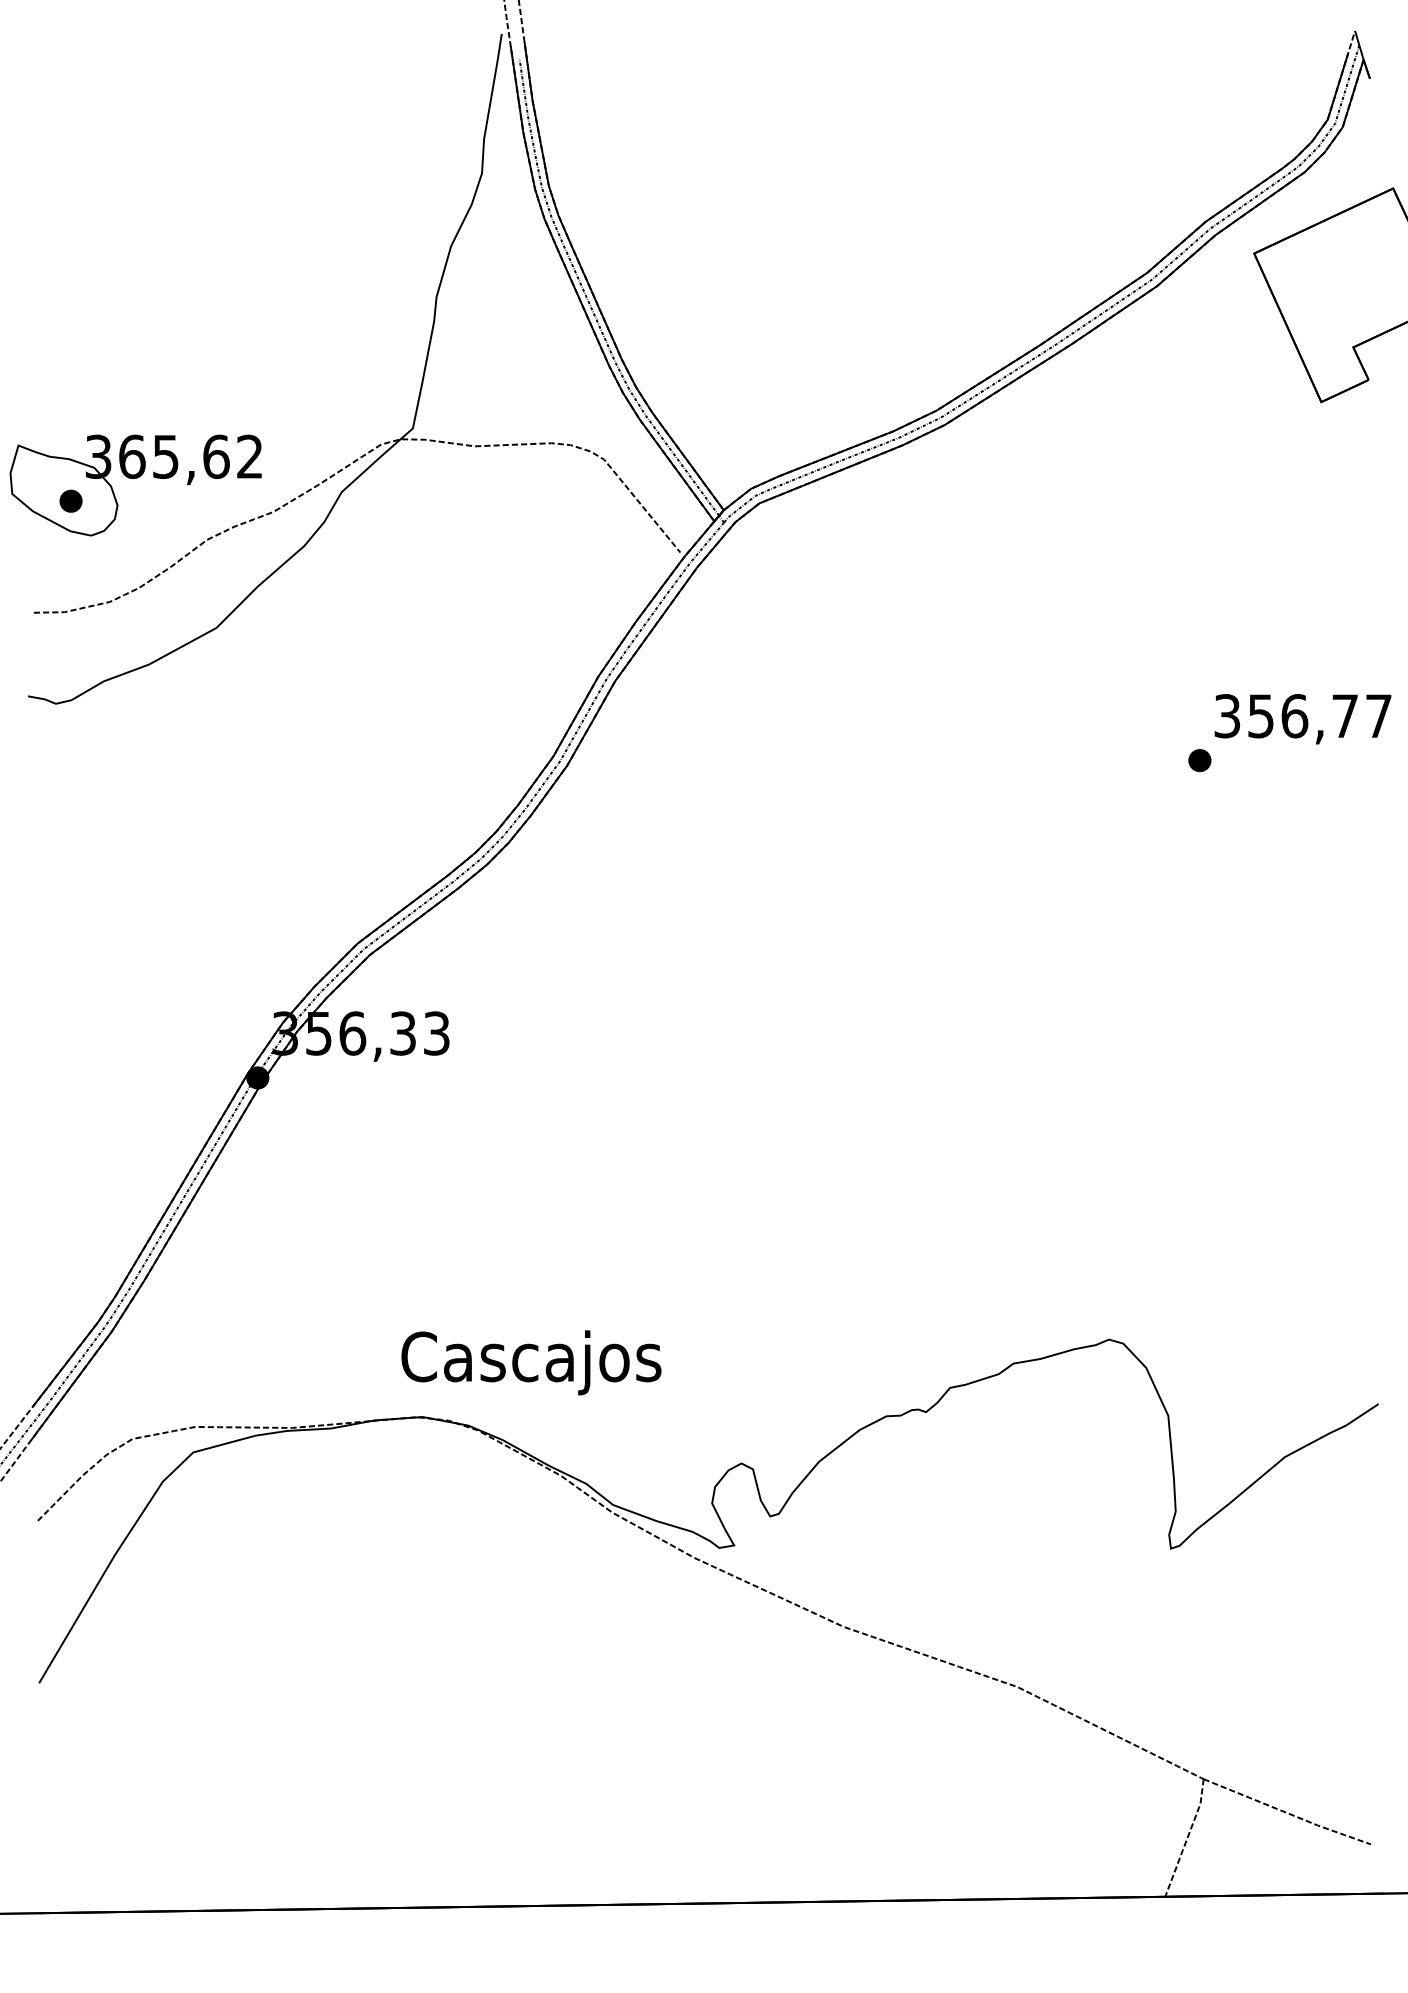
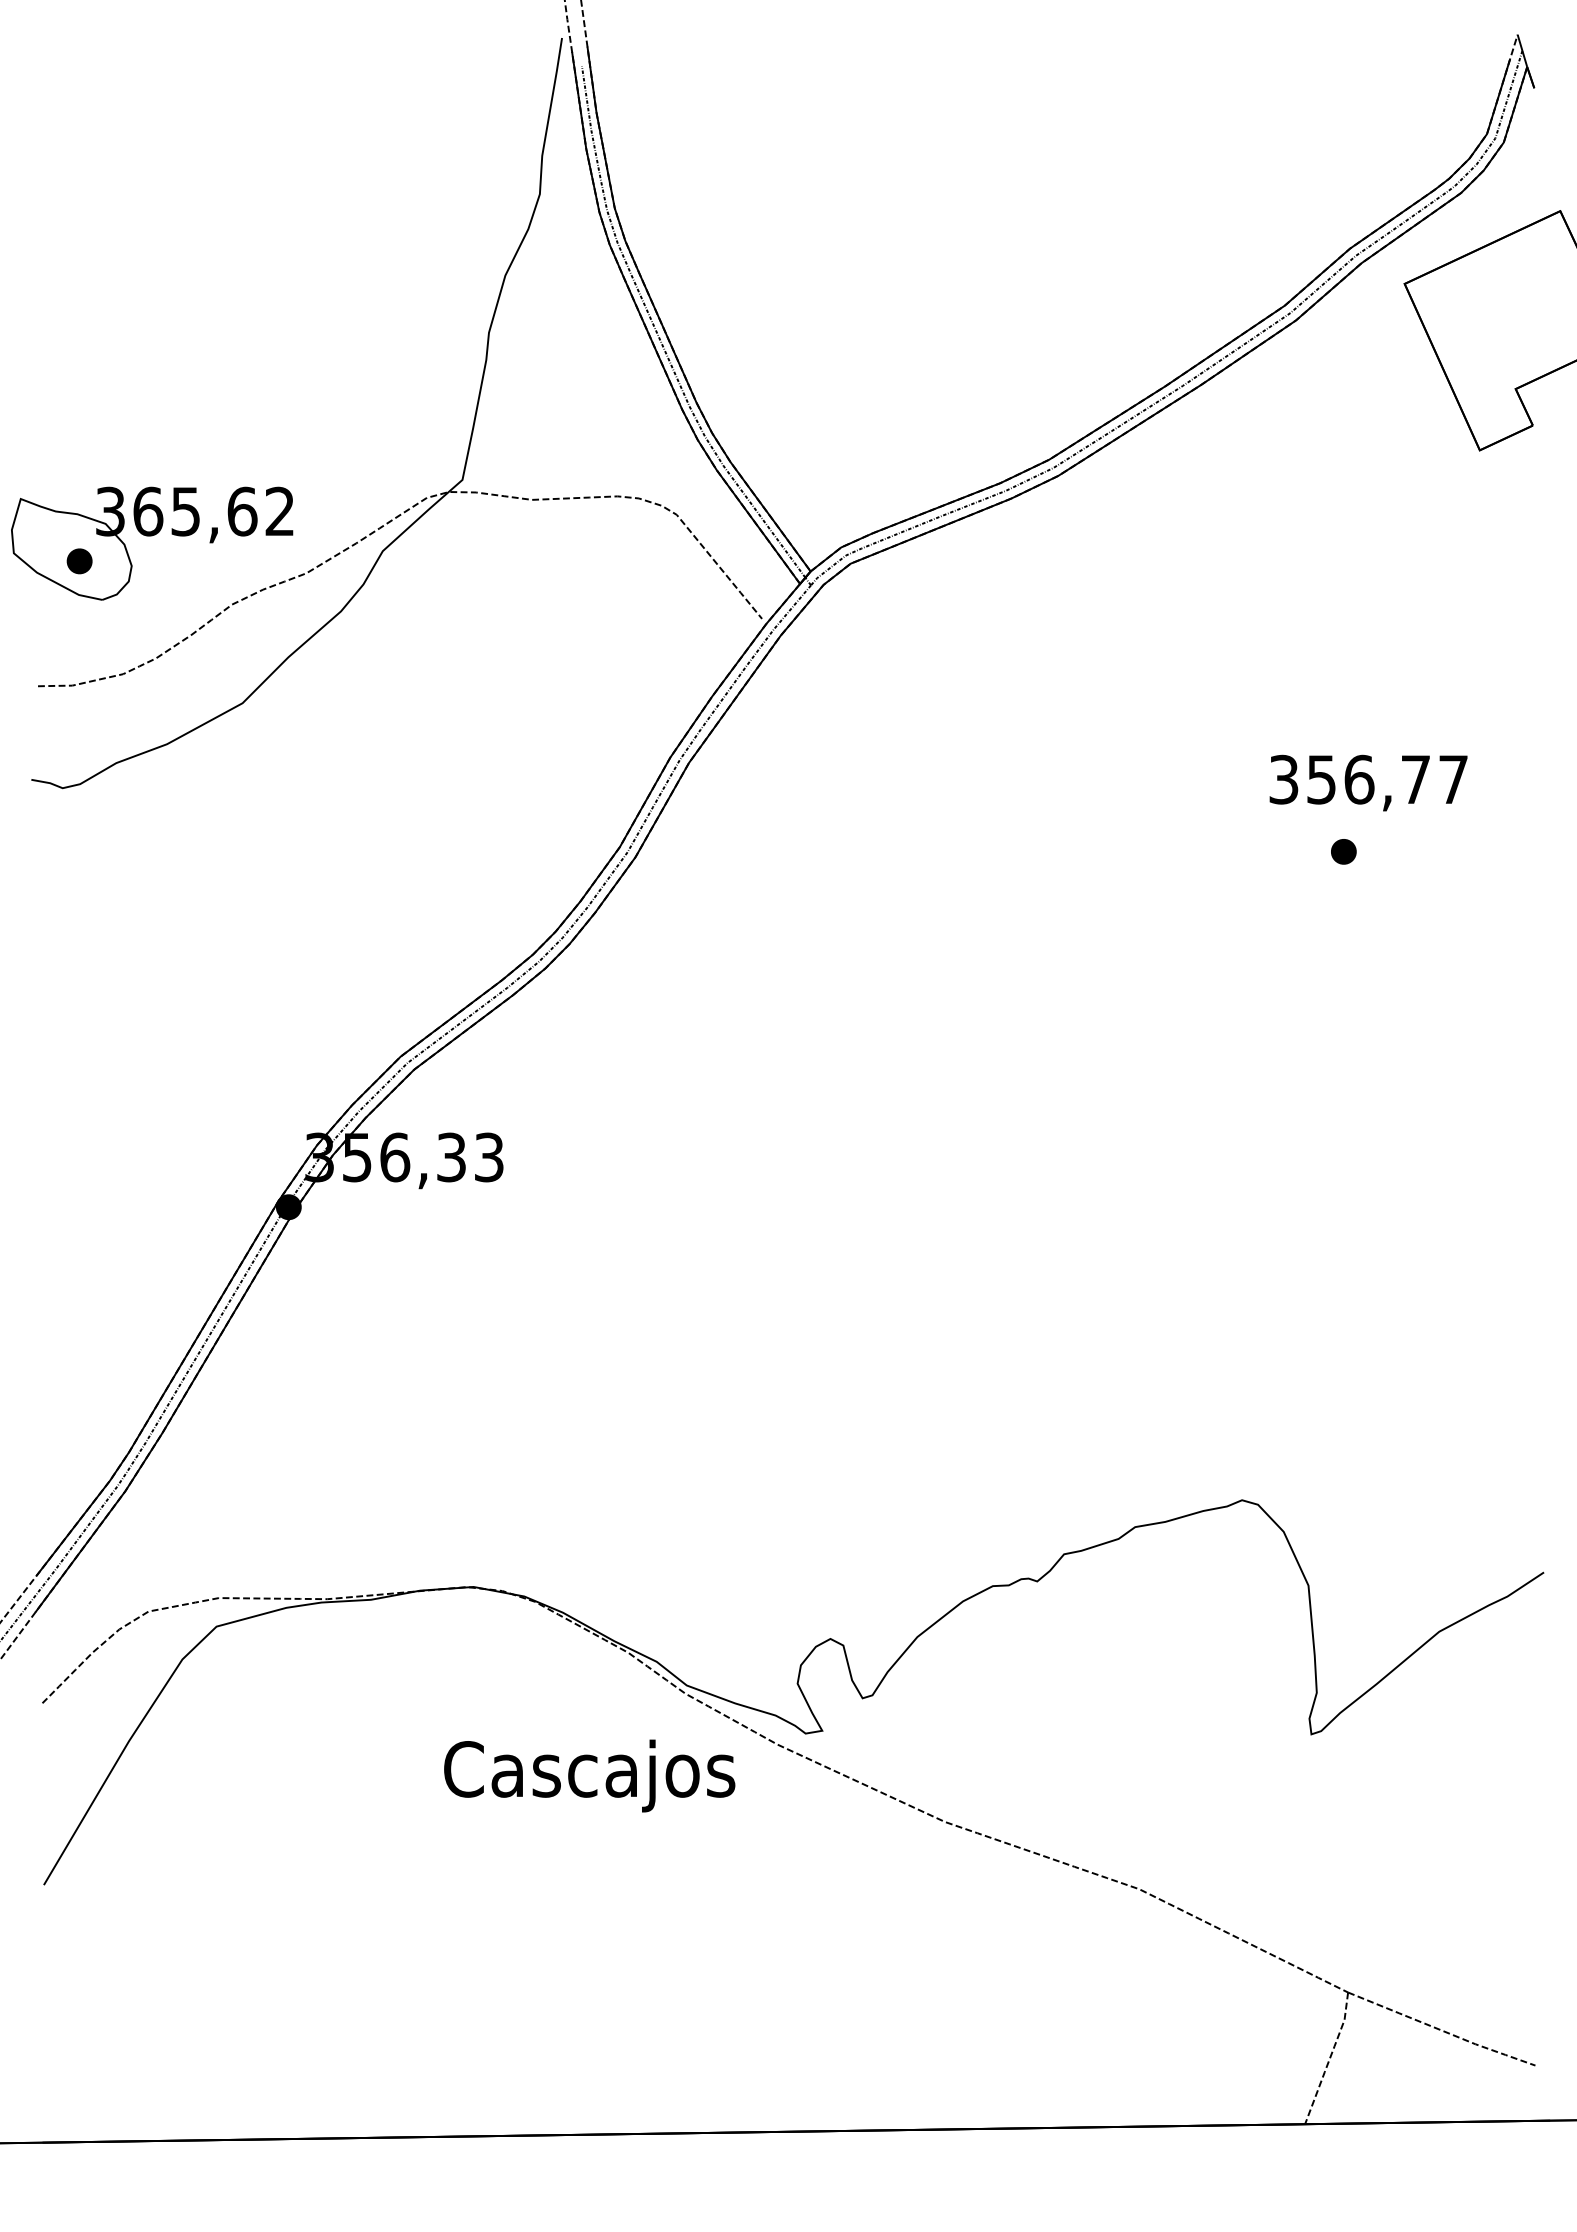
text: (1302, 719) -> (1368, 783), moved
text: (531, 1362) -> (589, 1775), moved

